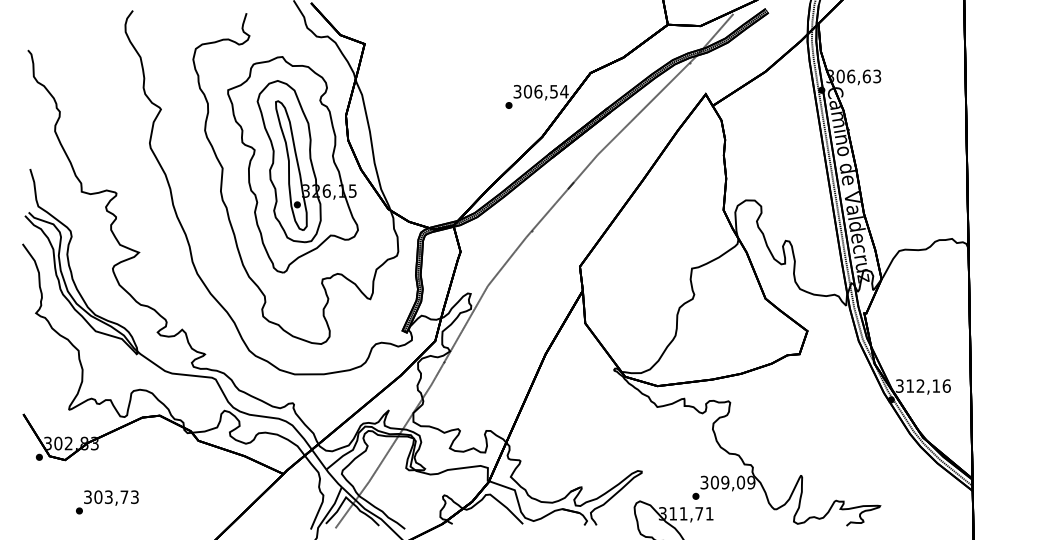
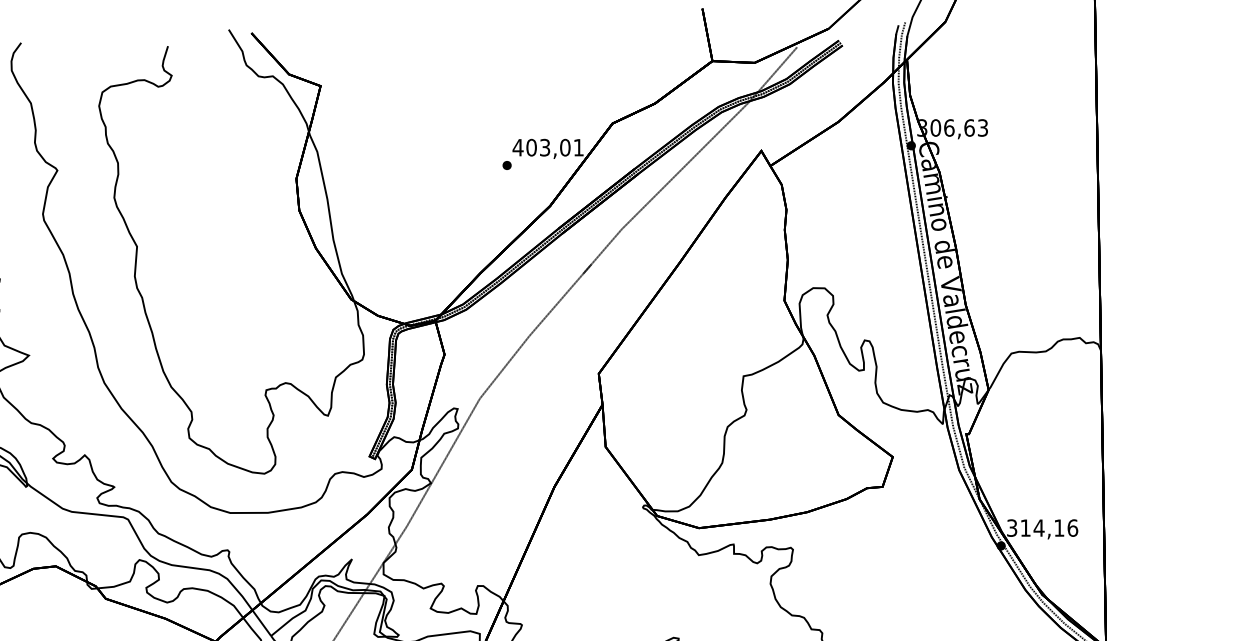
text: (540, 91) -> (547, 147), 306,54 -> 403,01
part: (292, 164) -> (227, 241), removed
text: (920, 385) -> (1038, 527), 312,16 -> 314,16

